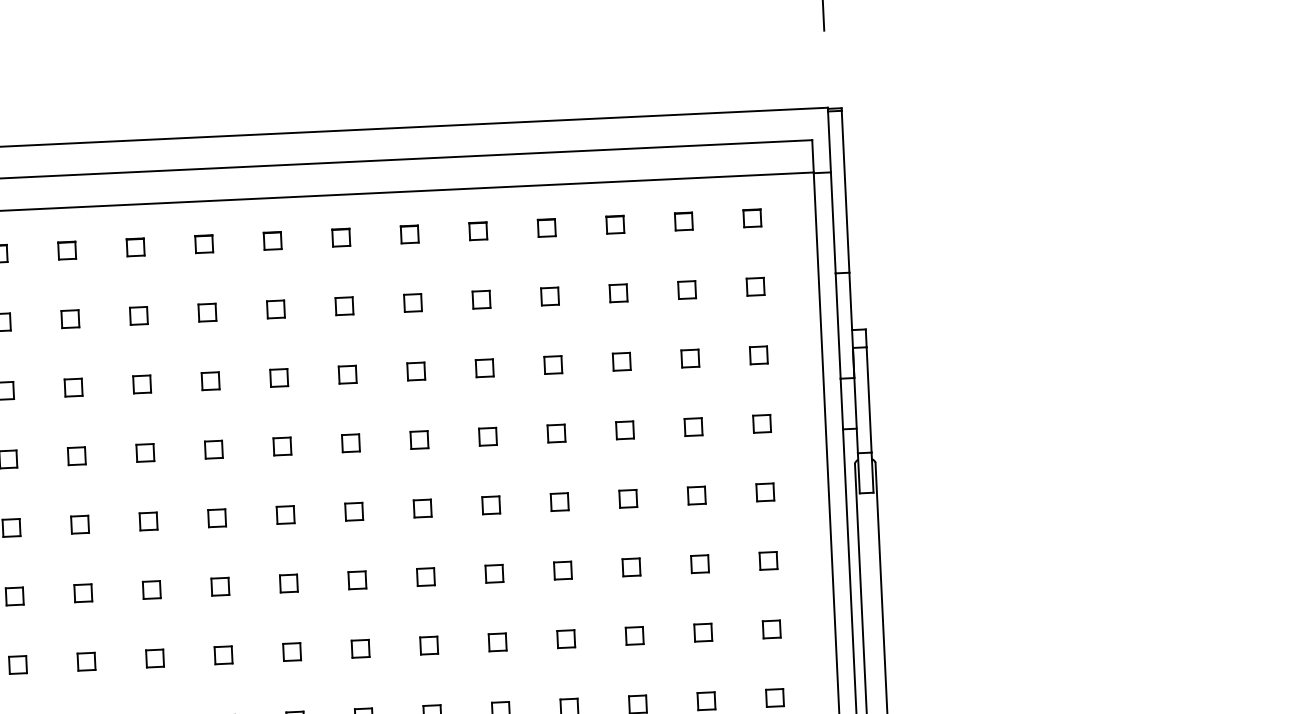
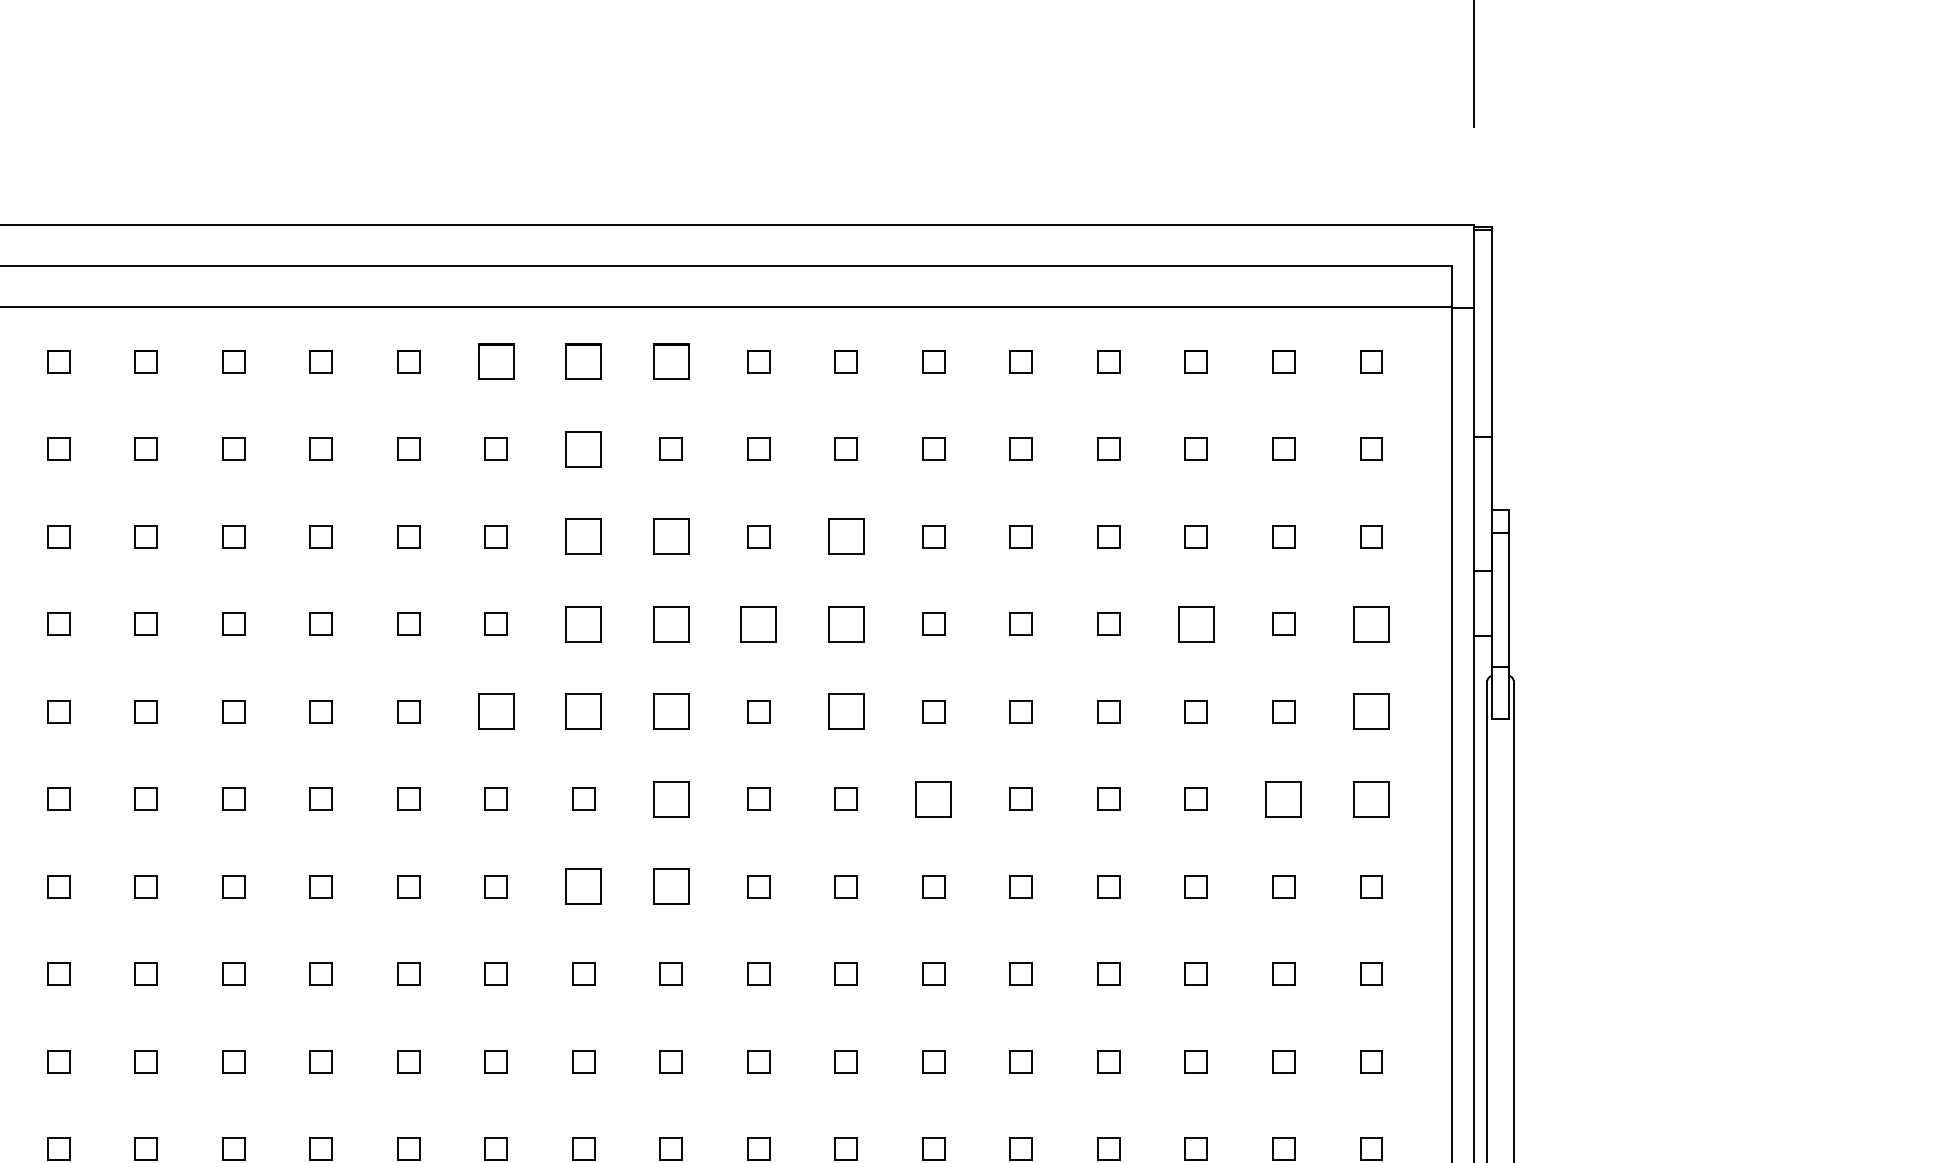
part: (203, 244) -> (670, 361), size x1.6
part: (135, 247) -> (583, 361), size x1.6
part: (66, 250) -> (495, 361), size x1.6
part: (138, 315) -> (583, 448), size x1.6
part: (347, 374) -> (845, 536), size x1.6
part: (210, 381) -> (670, 536), size x1.6
part: (141, 384) -> (583, 536), size x1.6
part: (762, 423) -> (1371, 623), size x1.6
part: (624, 429) -> (1195, 623), size x1.6
part: (350, 442) -> (845, 623), size x1.6
part: (282, 446) -> (758, 623), size x1.6
part: (213, 449) -> (670, 623), size x1.6
part: (145, 452) -> (583, 623), size x1.6
part: (765, 492) -> (1371, 711), size x1.6
part: (353, 511) -> (845, 711), size x1.6
part: (216, 518) -> (670, 711), size x1.6
part: (148, 521) -> (583, 711), size x1.6
part: (79, 524) -> (495, 711), size x1.6
part: (768, 560) -> (1371, 798), size x1.6
part: (699, 563) -> (1283, 798), size x1.6
part: (425, 576) -> (933, 798), size x1.6
part: (219, 586) -> (670, 798), size x1.6
part: (222, 655) -> (670, 886), size x1.6
part: (154, 658) -> (583, 886), size x1.6

